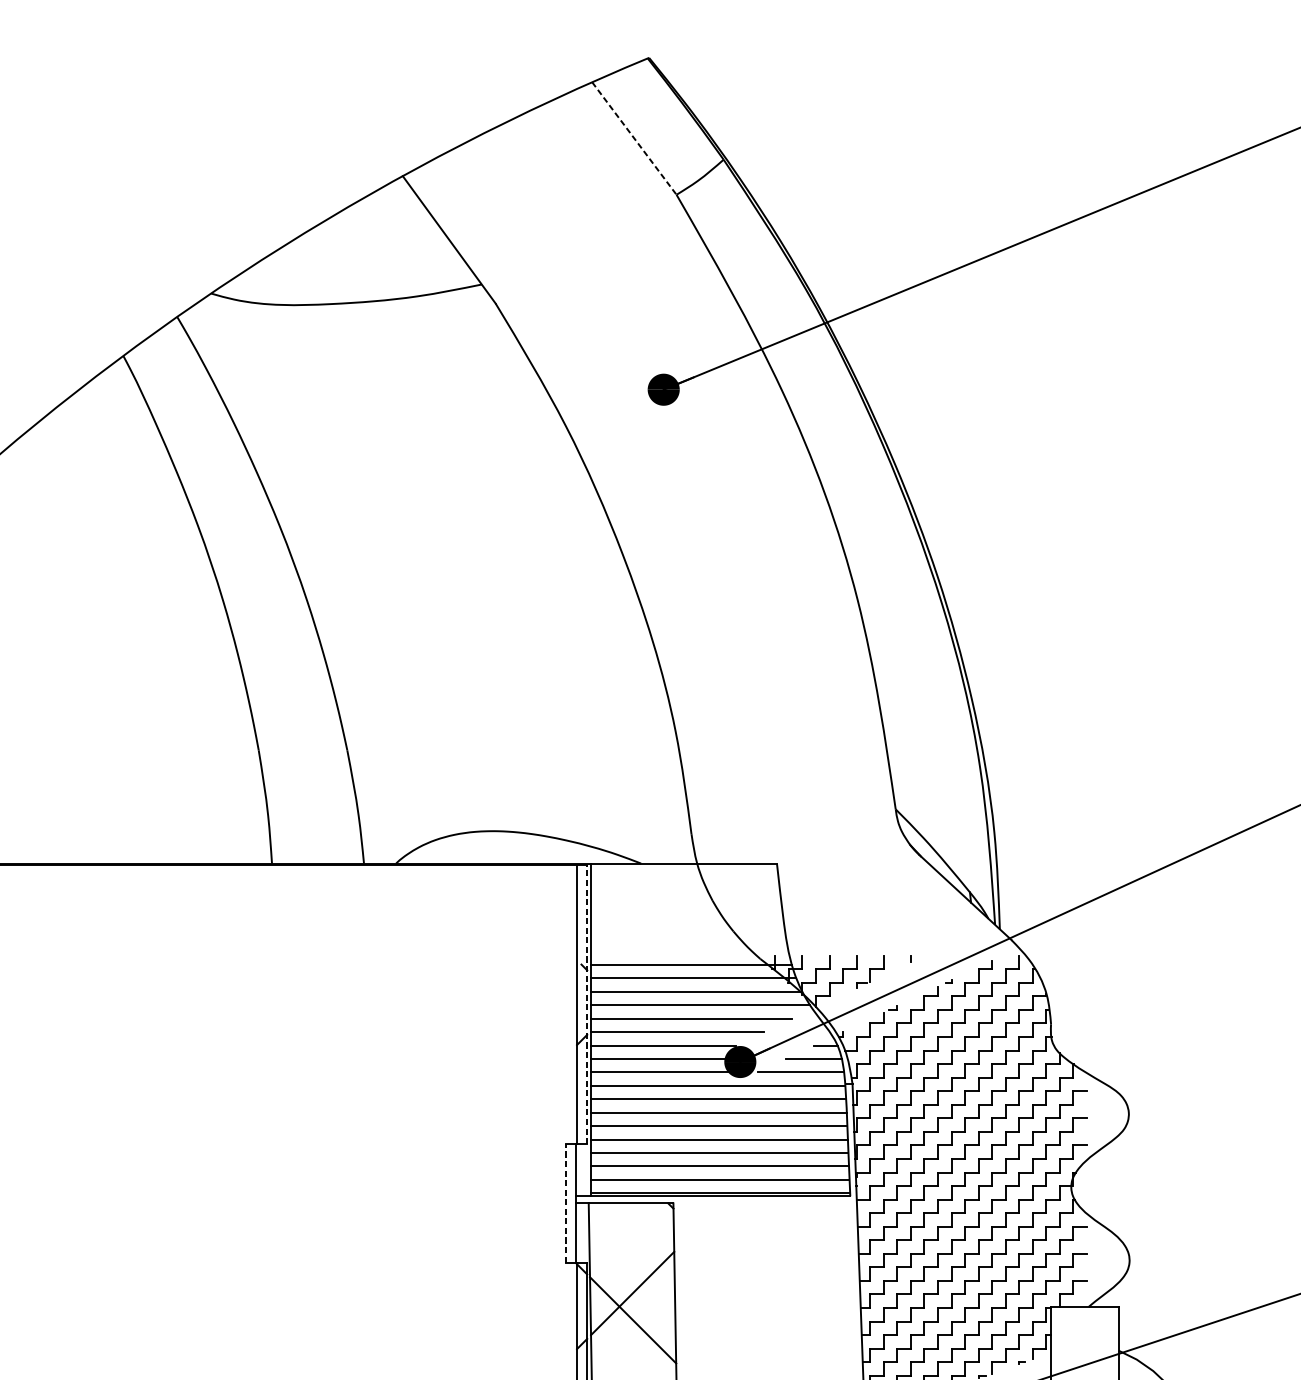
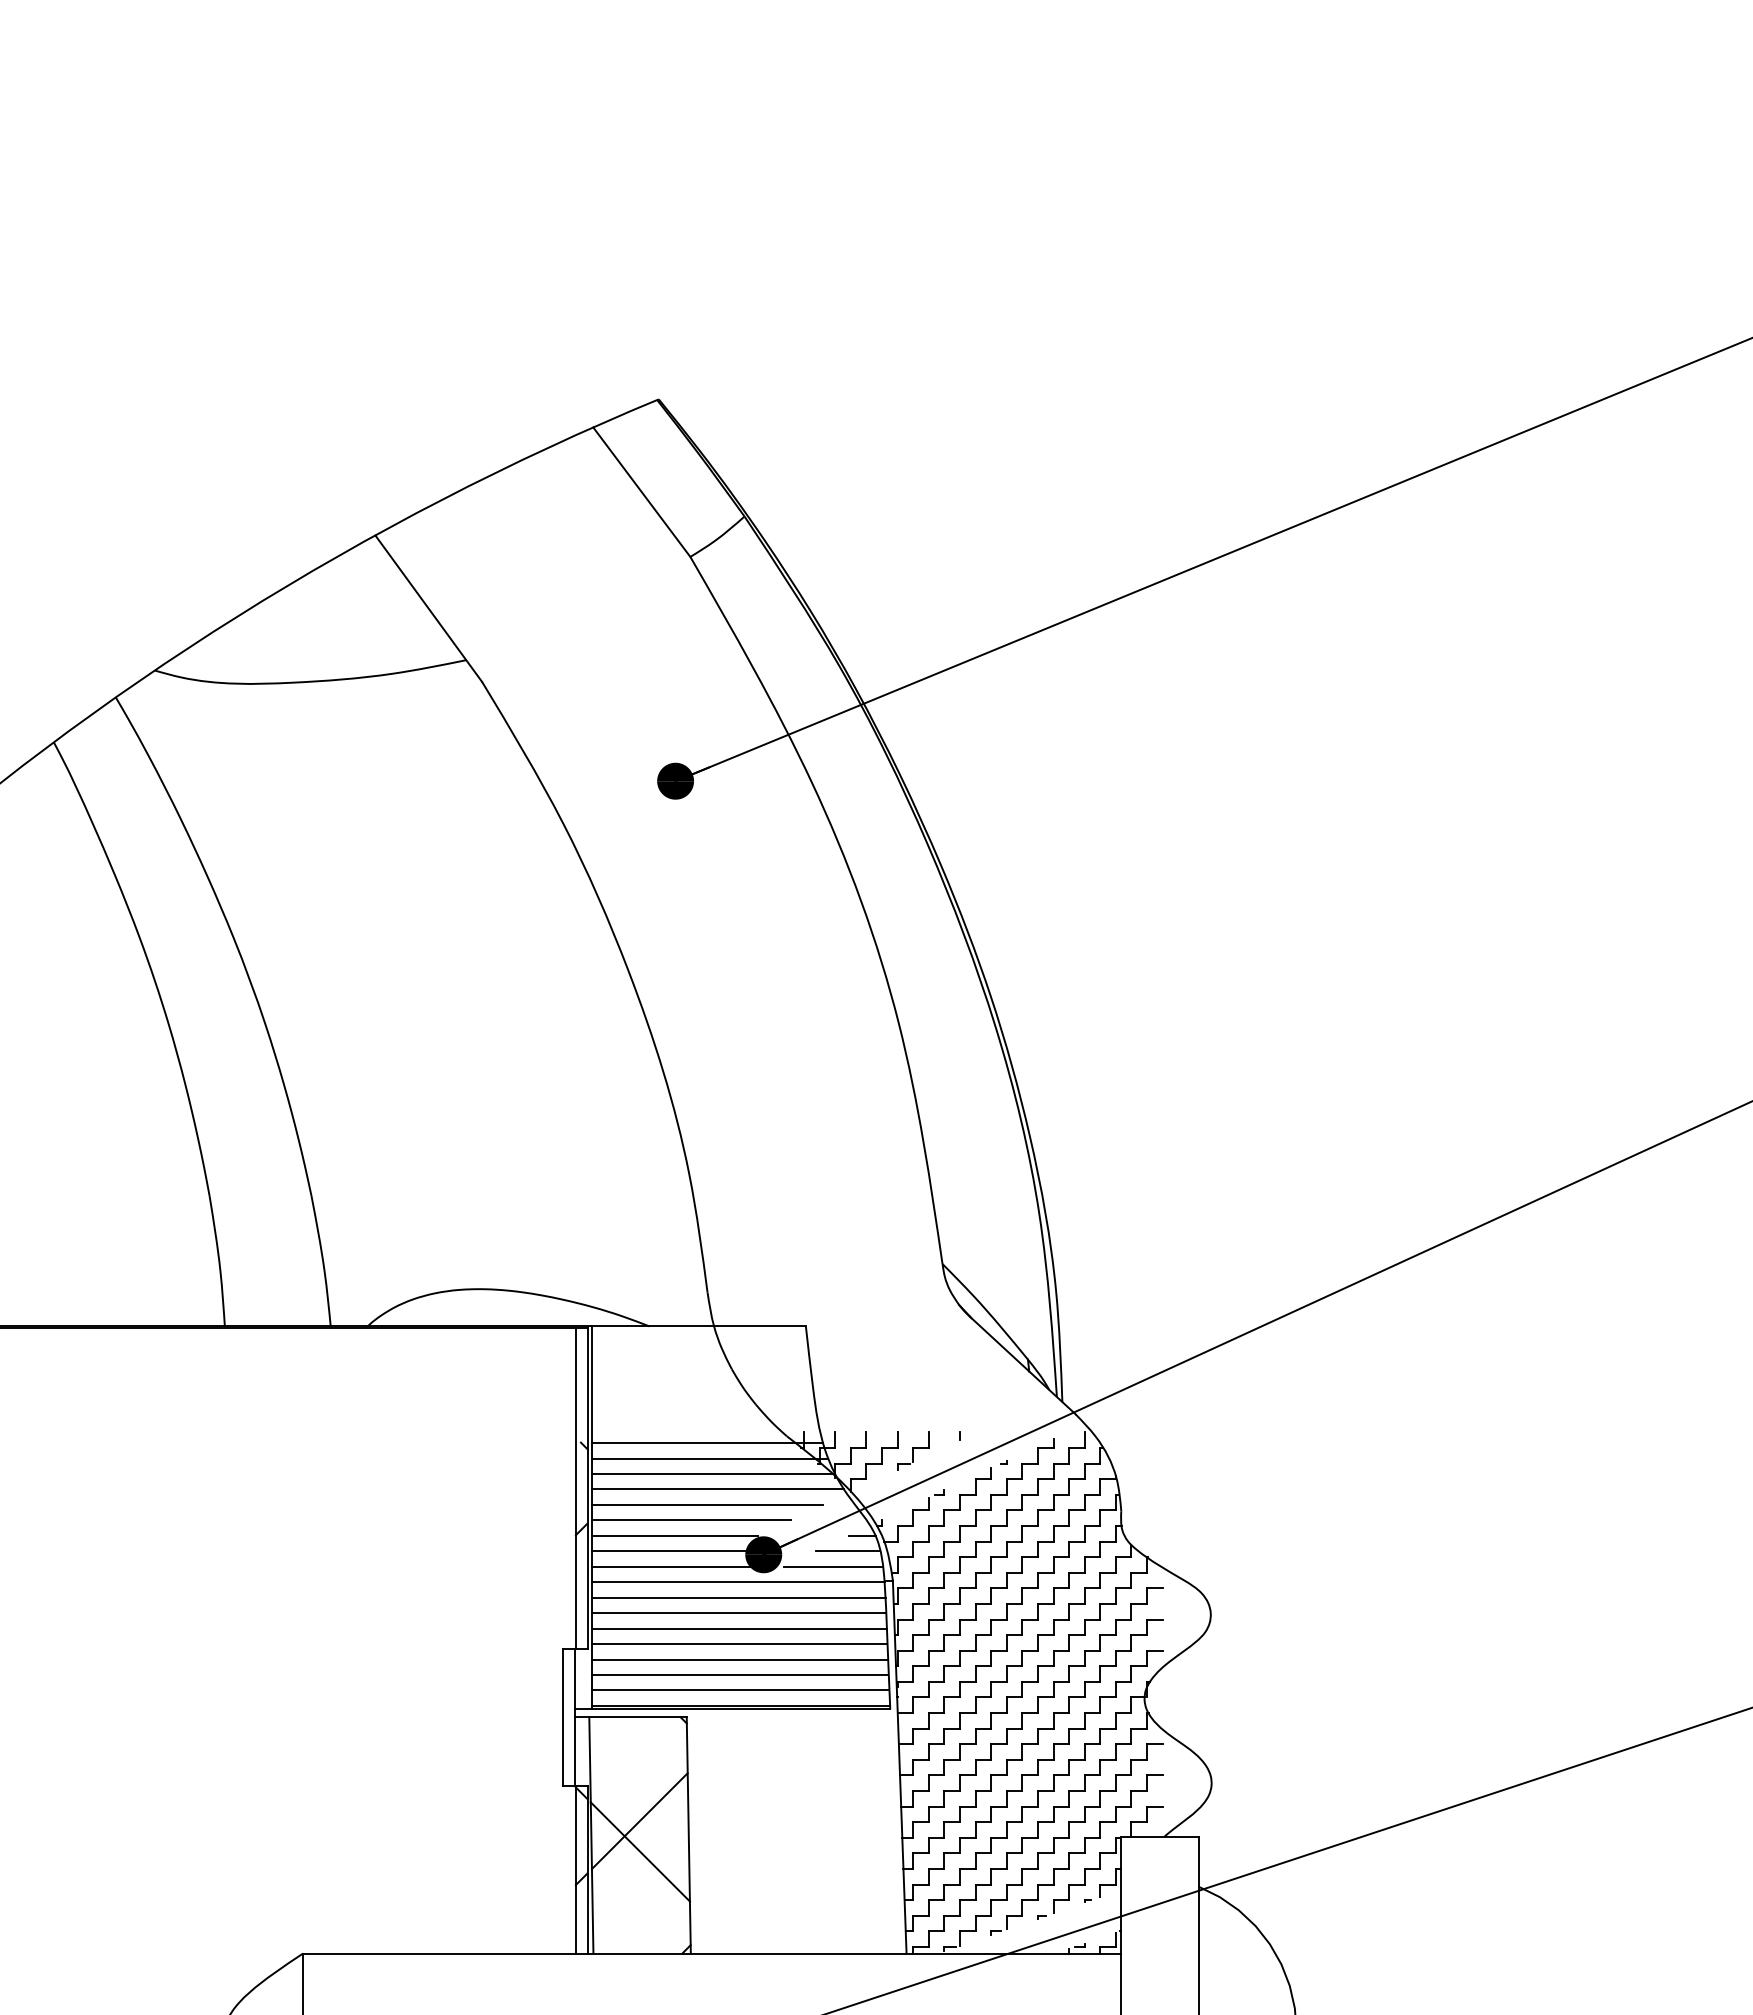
line: (634, 138) -> (641, 492), dashed -> solid
line: (587, 1004) -> (587, 1488), dashed -> solid
line: (566, 1202) -> (563, 1716), dashed -> solid

